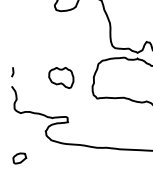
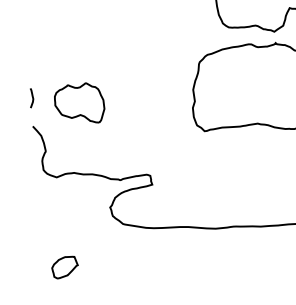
part: (61, 77) -> (79, 103), moved

